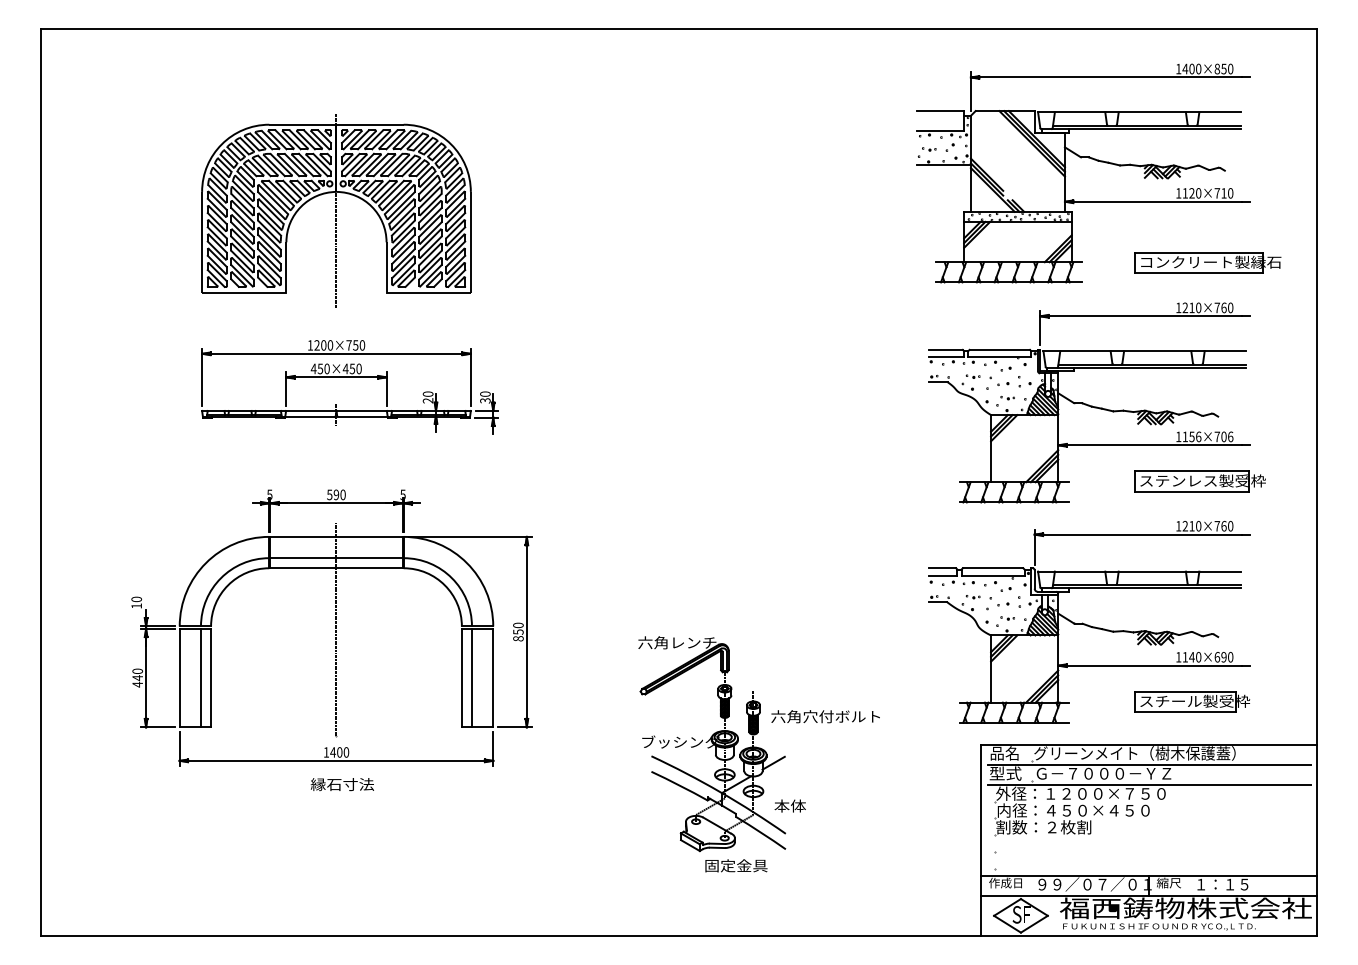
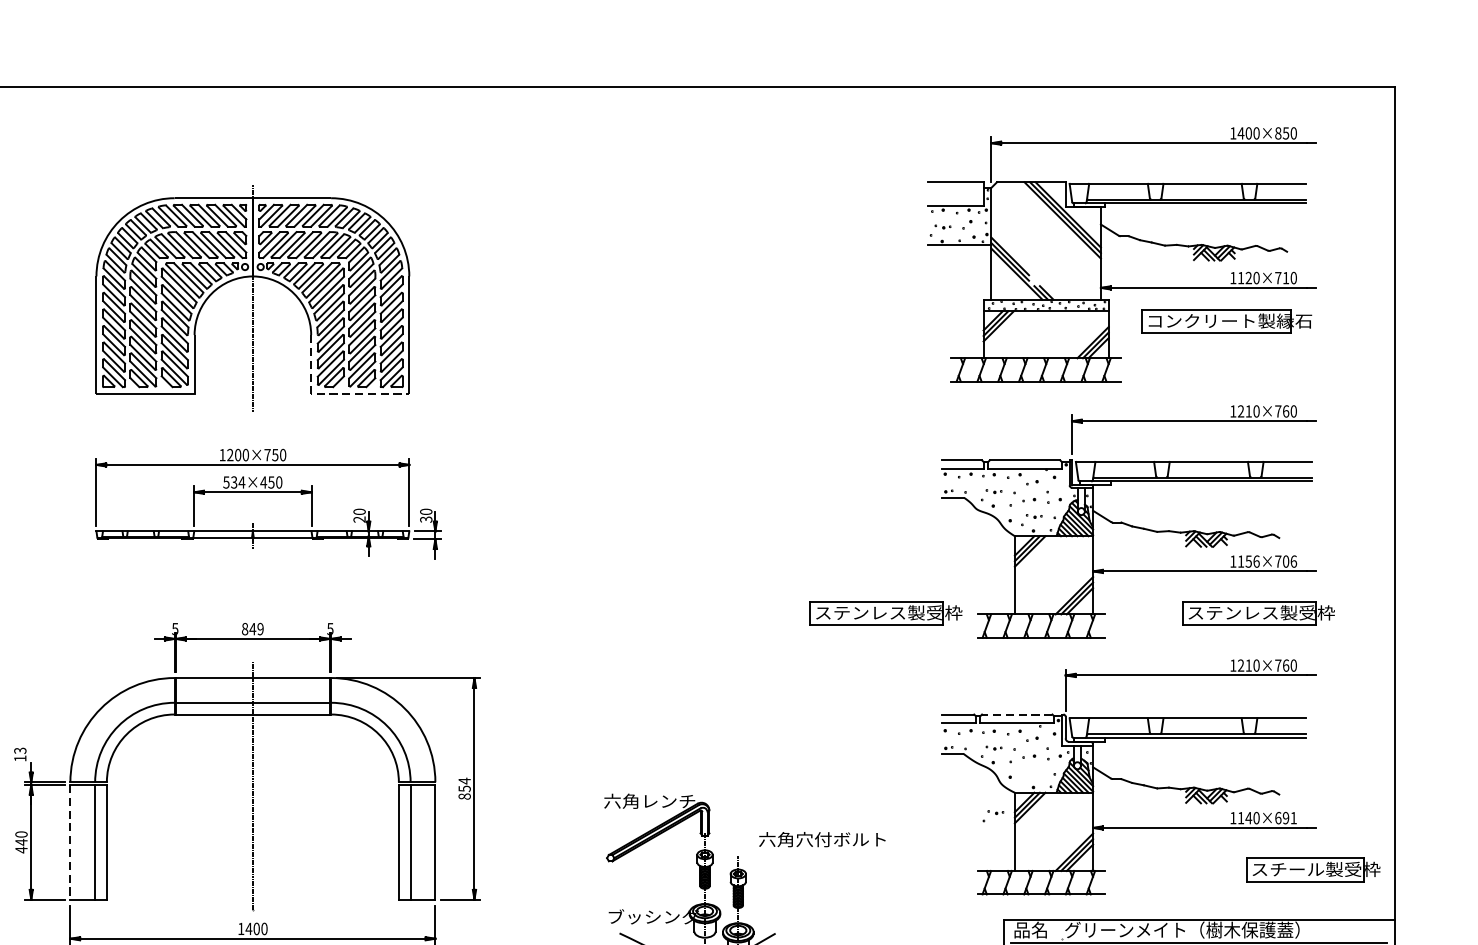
part: (1207, 262) -> (1226, 321), moved
line: (403, 292) -> (330, 393), solid -> dashed
text: (319, 368) -> (233, 481), 450×450 -> 534×450
part: (879, 481) -> (885, 613), added
text: (336, 494) -> (252, 628), 590 -> 849
line: (992, 568) -> (1016, 714), solid -> dashed
text: (136, 599) -> (20, 750), 10 -> 13
part: (1005, 621) -> (993, 816), moved
text: (518, 625) -> (464, 781), 850 -> 854
text: (1230, 656) -> (1293, 817), 1140×690 -> 1140×691
line: (179, 678) -> (70, 842), solid -> dashed
part: (1192, 701) -> (1313, 869), moved
text: (825, 716) -> (822, 839), moved

